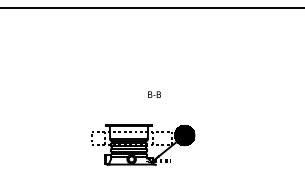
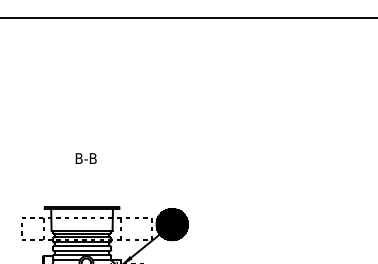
text: (154, 94) -> (86, 158), moved

